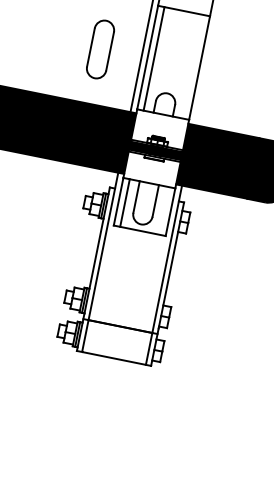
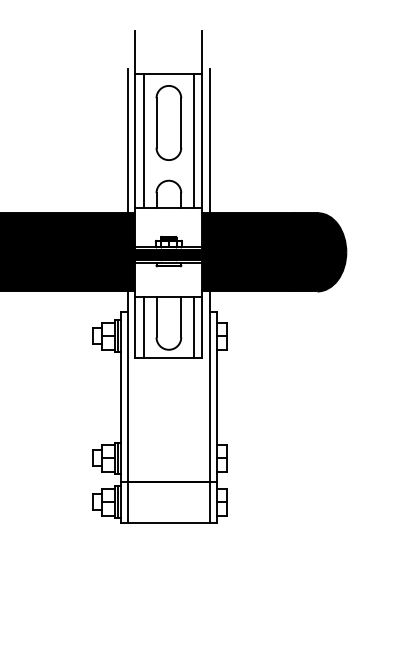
part: (100, 49) -> (168, 122), moved
line: (193, 67) -> (194, 141), added
line: (205, 69) -> (210, 141), added
line: (164, 211) -> (194, 327), added

